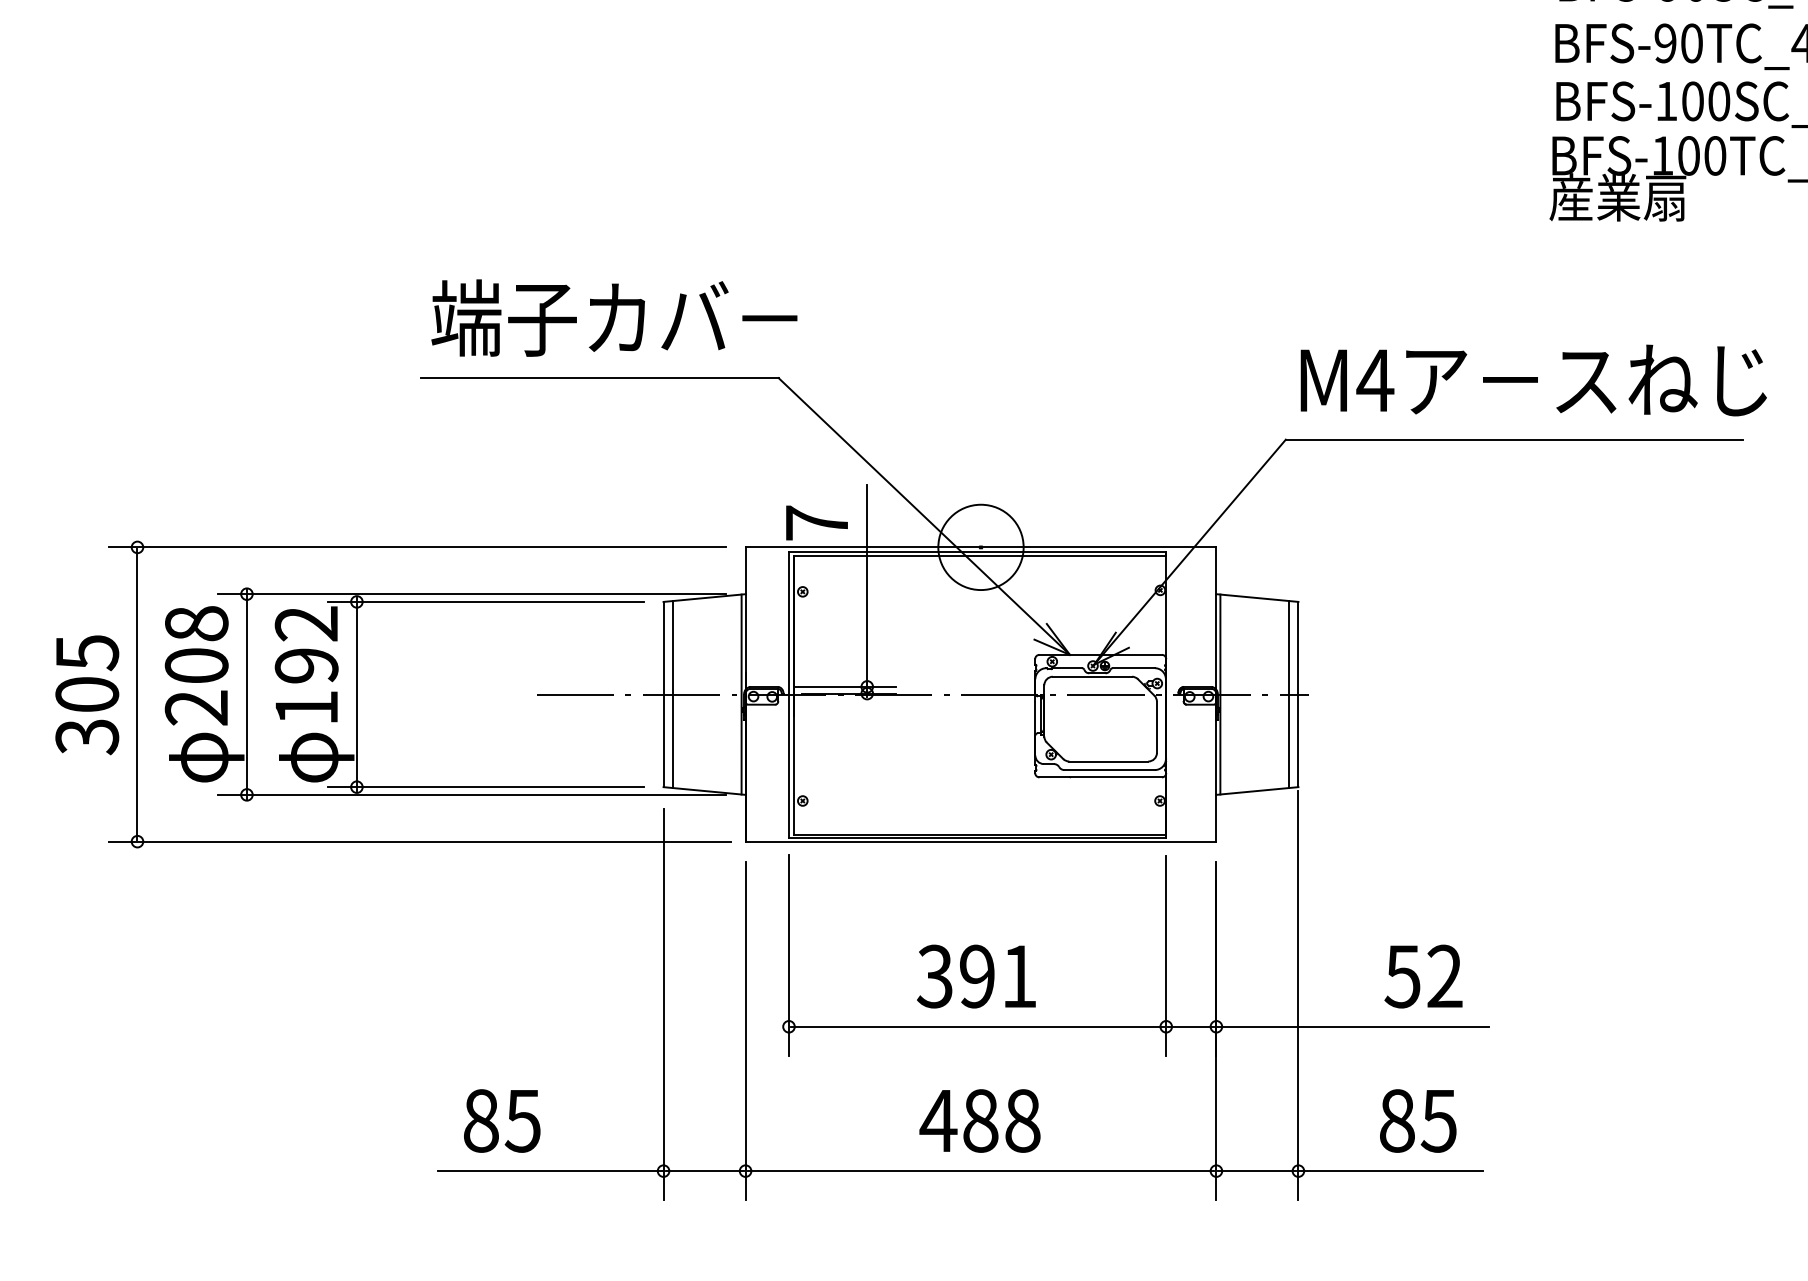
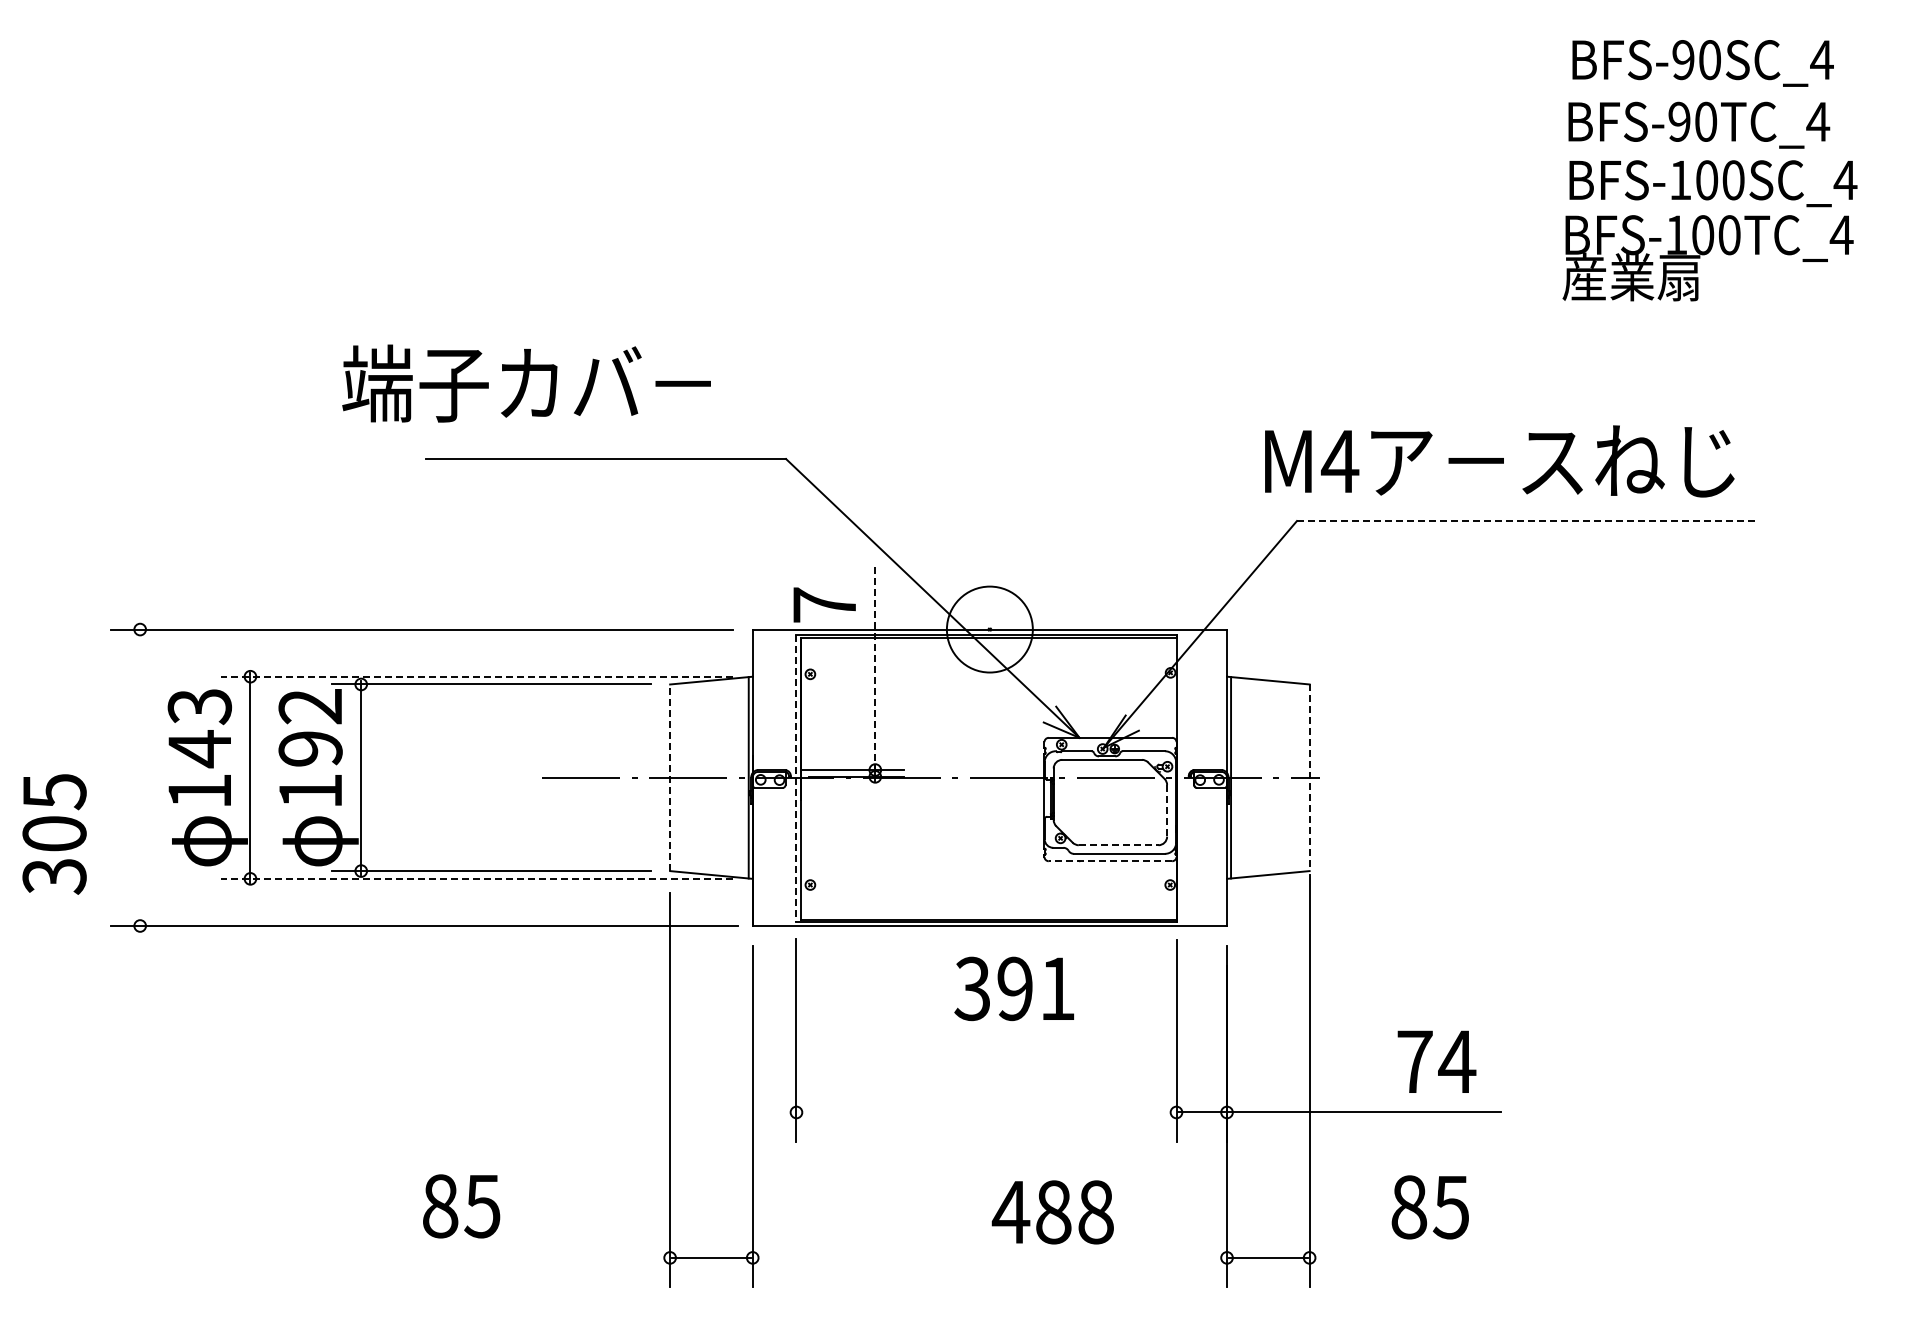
text: (614, 318) -> (526, 383), moved
text: (1533, 380) -> (1499, 461), moved
line: (1514, 440) -> (1527, 521), solid -> dashed
line: (867, 586) -> (875, 668), solid -> dashed
line: (471, 593) -> (476, 676), solid -> dashed
text: (196, 665) -> (199, 748), 208 -> 143
line: (137, 694) -> (140, 777), removed
line: (663, 694) -> (670, 777), solid -> dashed
line: (672, 694) -> (679, 777), removed
line: (1289, 694) -> (1300, 777), removed
text: (87, 695) -> (54, 834), moved
line: (789, 695) -> (796, 778), solid -> dashed
line: (1298, 695) -> (1309, 778), solid -> dashed
line: (1157, 727) -> (1167, 810), solid -> dashed
line: (1108, 761) -> (1118, 845), solid -> dashed
line: (1100, 777) -> (1110, 861), solid -> dashed
line: (471, 794) -> (476, 878), solid -> dashed
text: (975, 976) -> (1013, 988), moved
text: (1424, 976) -> (1436, 1061), 52 -> 74
line: (977, 1026) -> (986, 1112), removed
text: (502, 1121) -> (461, 1206), moved
text: (979, 1121) -> (1052, 1212), moved
line: (550, 1170) -> (556, 1257), removed
line: (980, 1170) -> (989, 1257), removed
line: (1390, 1170) -> (1402, 1257), removed

